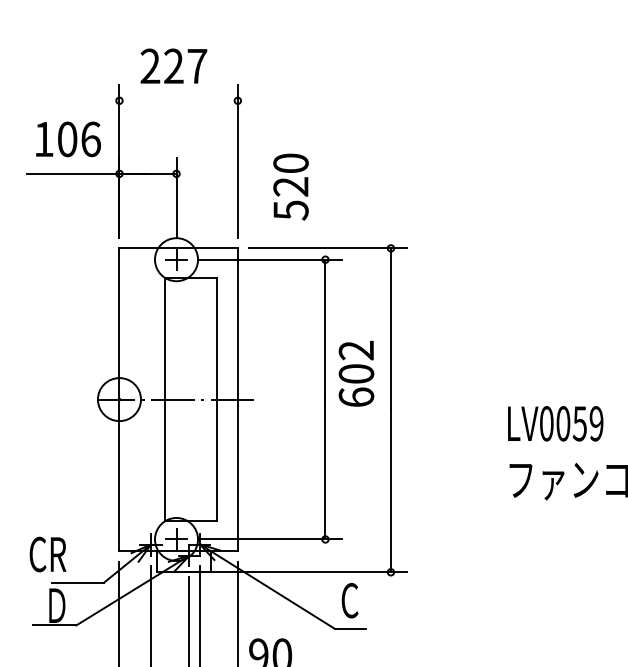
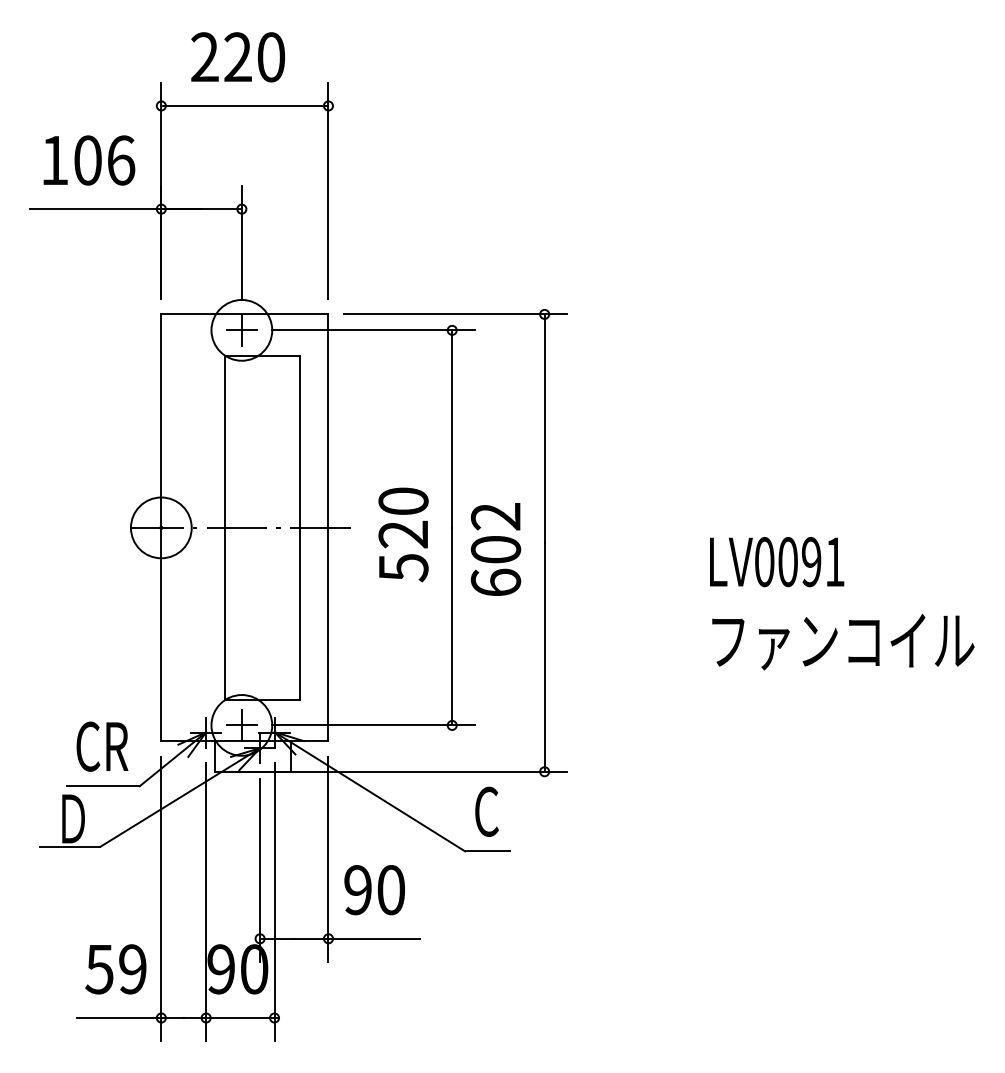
text: (197, 66) -> (271, 57), 227 -> 220
line: (178, 100) -> (244, 105), added
text: (290, 186) -> (403, 534), moved
text: (356, 373) -> (495, 549), moved
text: (587, 424) -> (822, 562), LV0059 -> LV0091
text: (48, 554) -> (102, 746), moved

